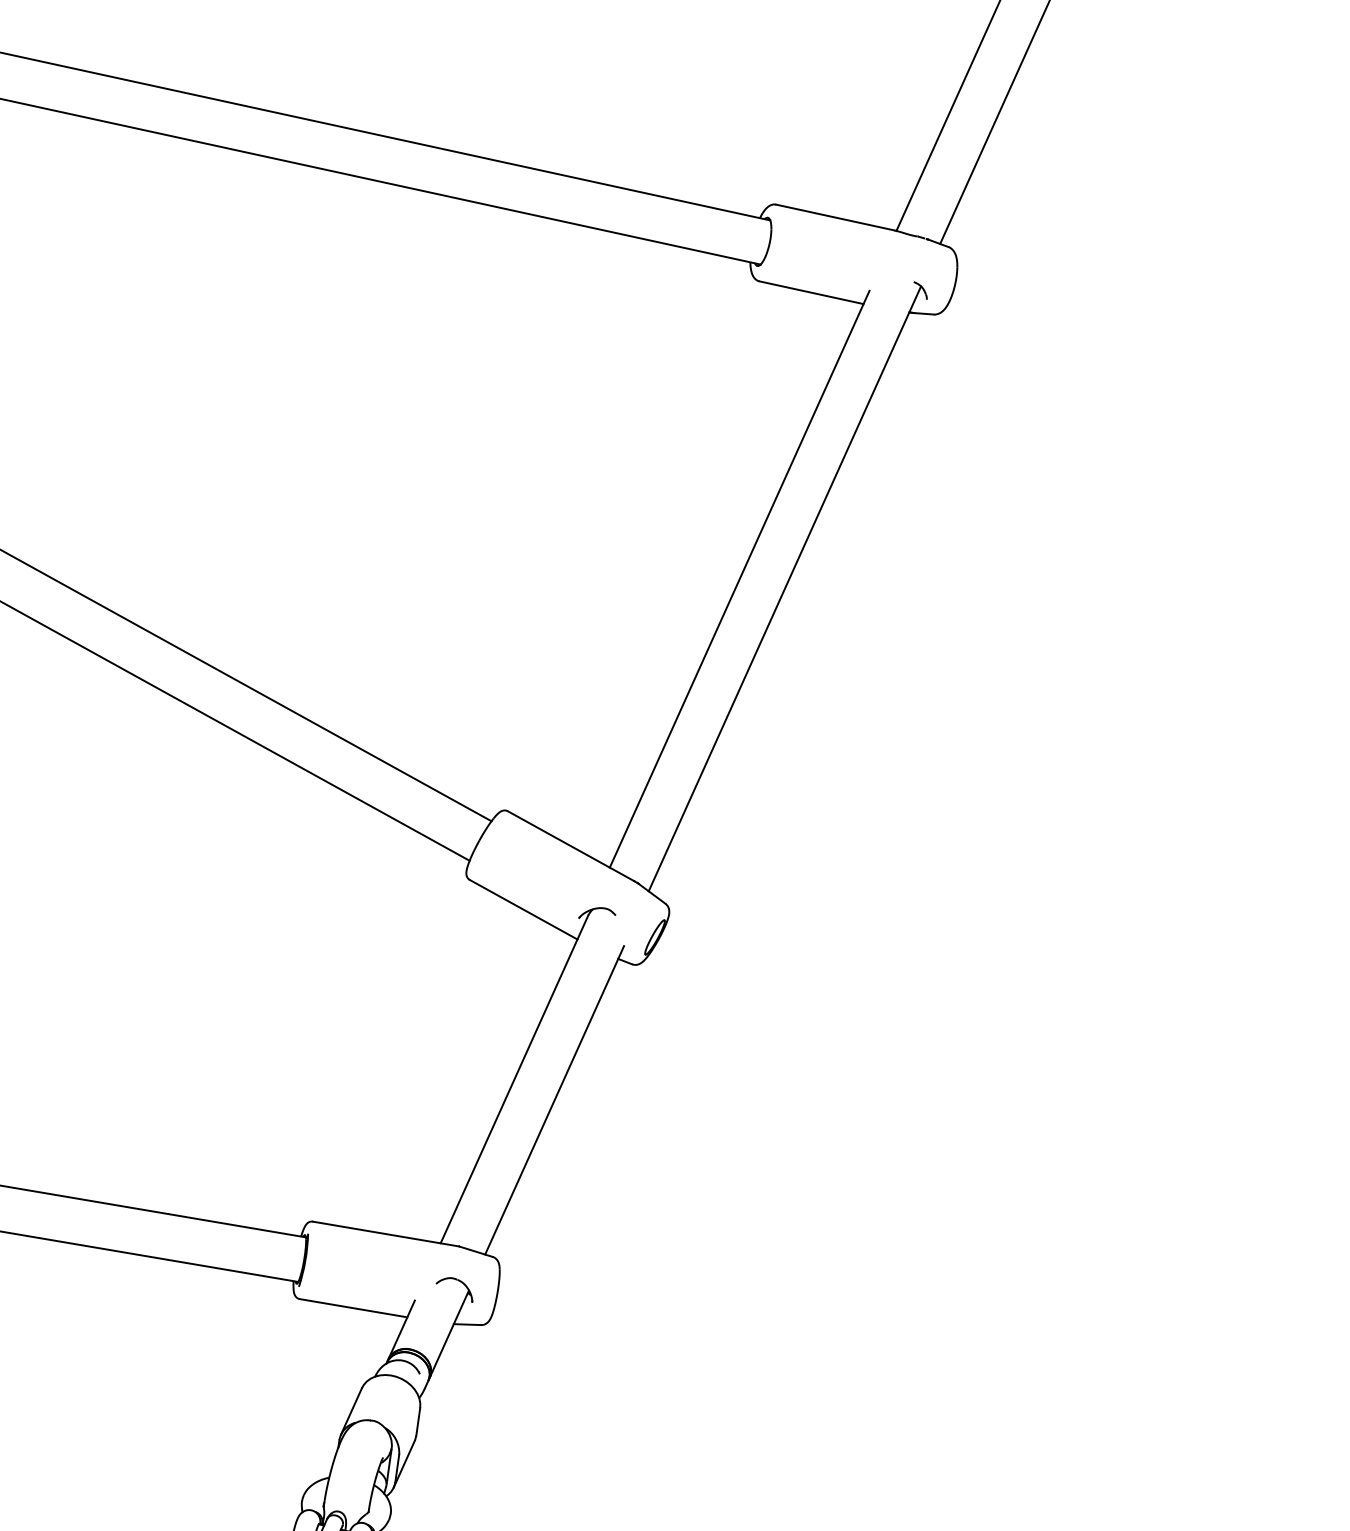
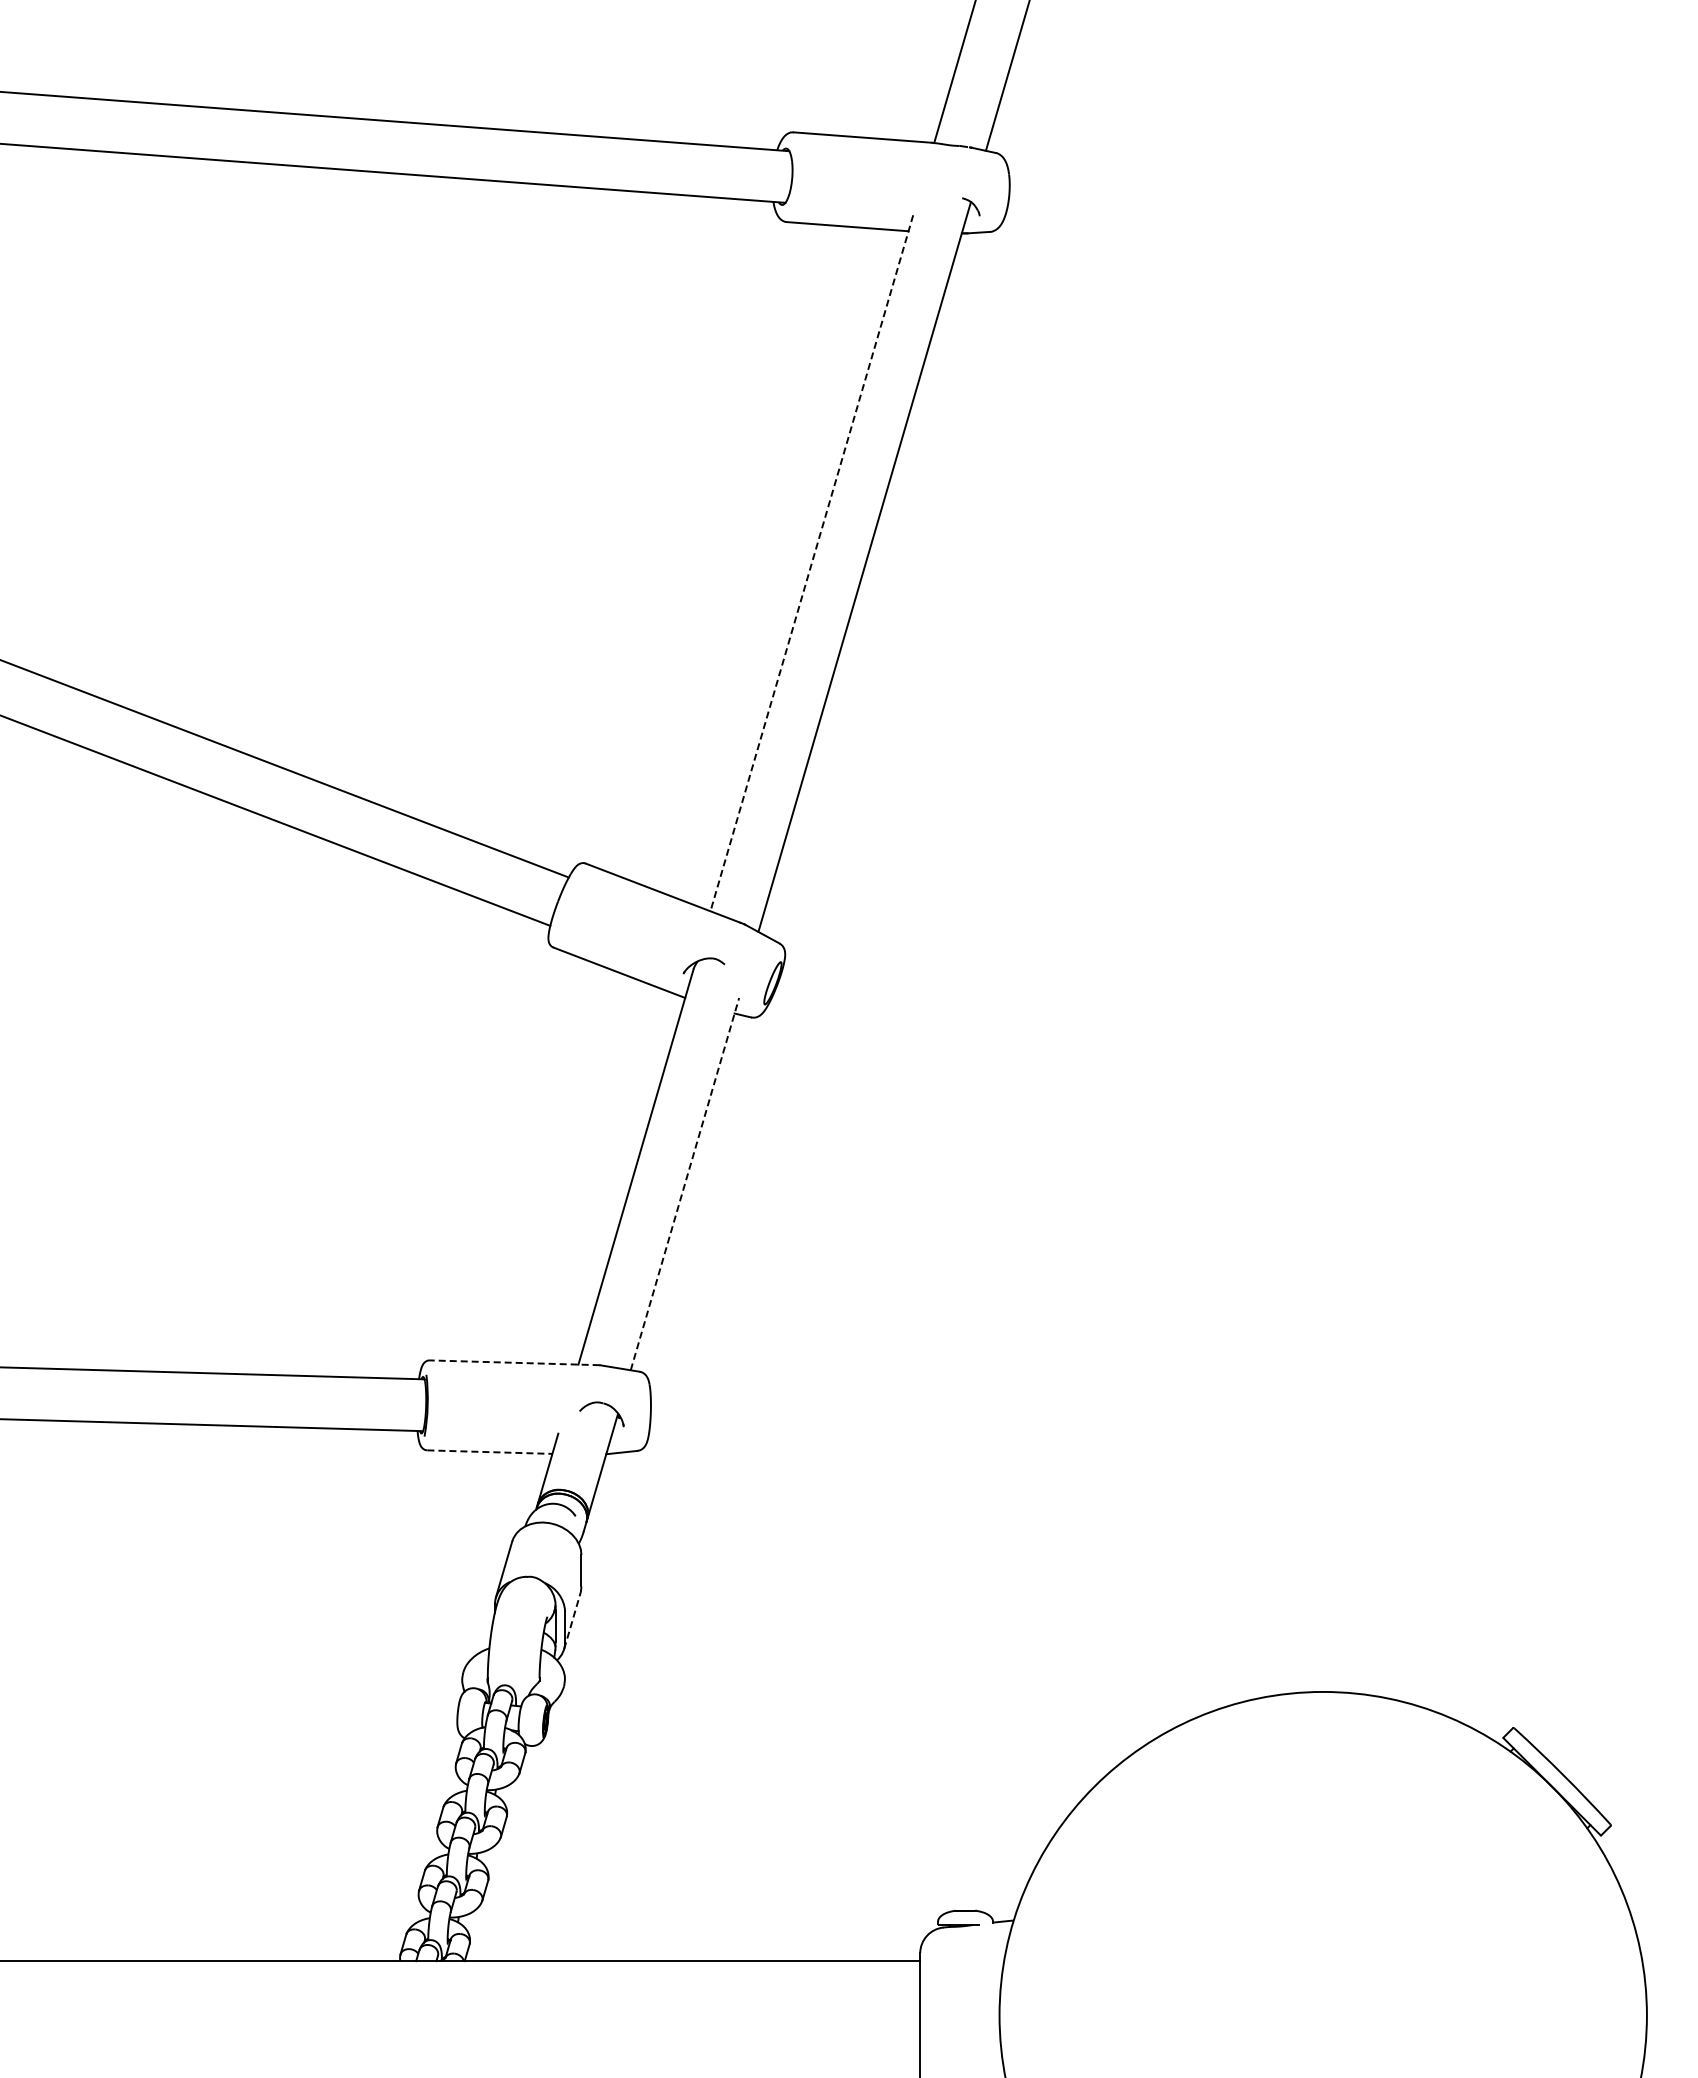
line: (739, 579) -> (811, 563), solid -> dashed
line: (554, 1100) -> (684, 1184), solid -> dashed
line: (385, 1233) -> (514, 1362), solid -> dashed
line: (353, 1308) -> (489, 1452), solid -> dashed
line: (404, 1463) -> (572, 1620), solid -> dashed

